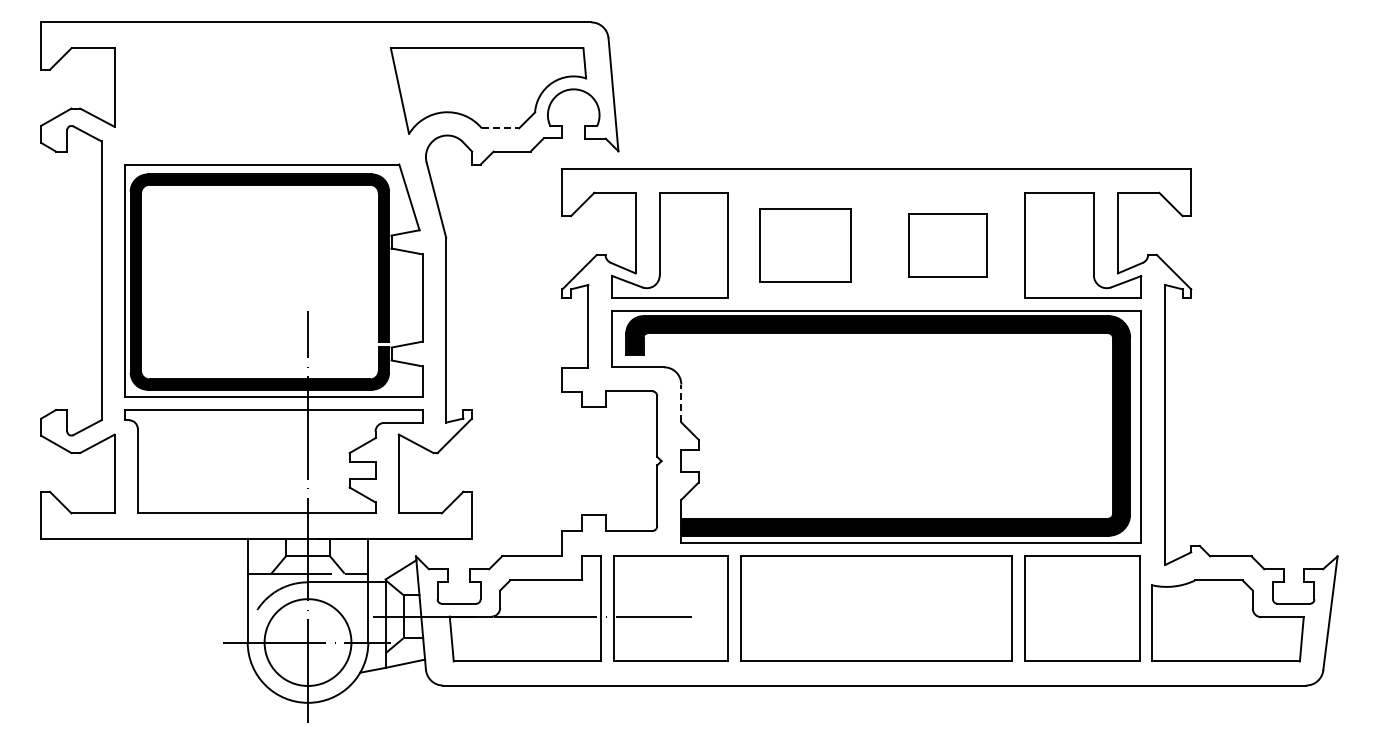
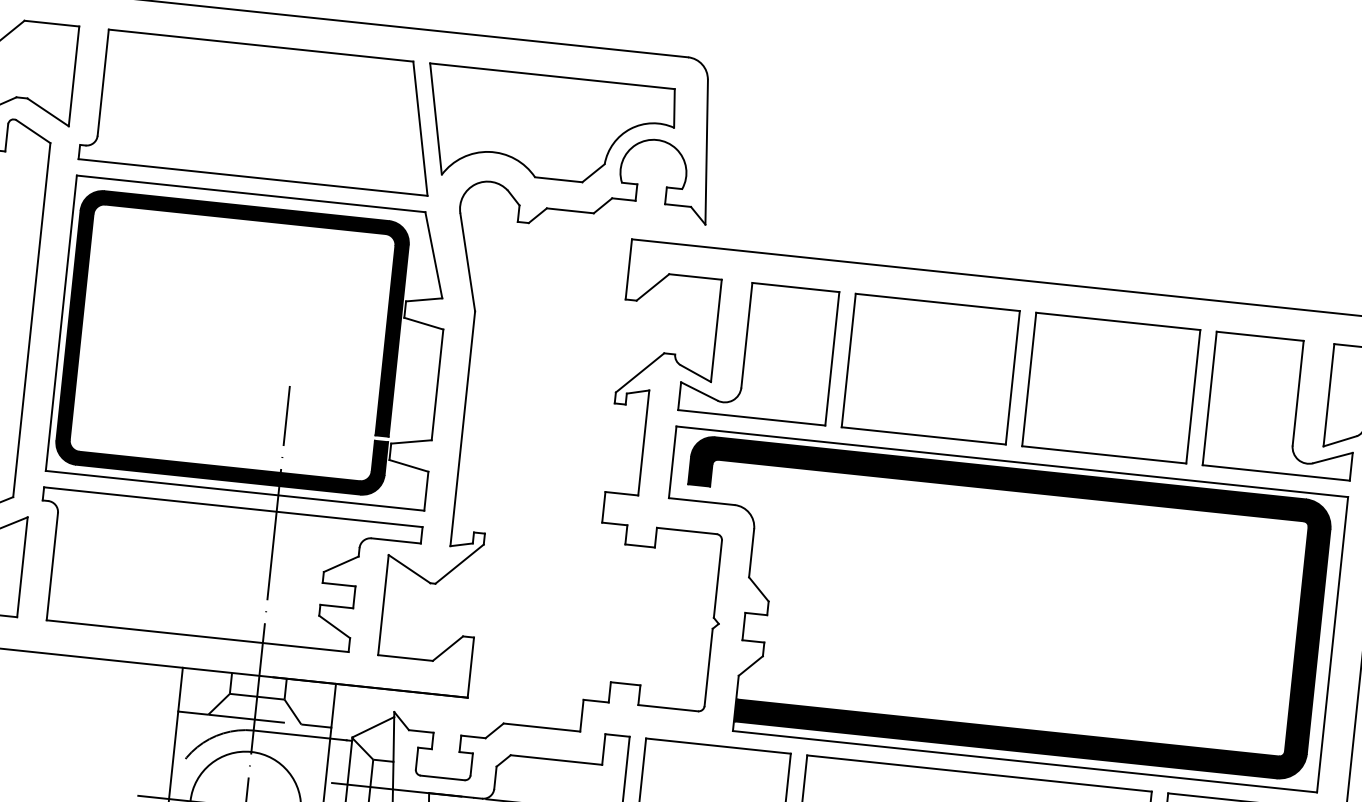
part: (262, 99) -> (260, 111), added
line: (500, 128) -> (558, 179), dashed -> solid
part: (805, 245) -> (930, 369), size x1.43
part: (947, 245) -> (1110, 388), size x1.67
line: (681, 403) -> (751, 553), dashed -> solid

